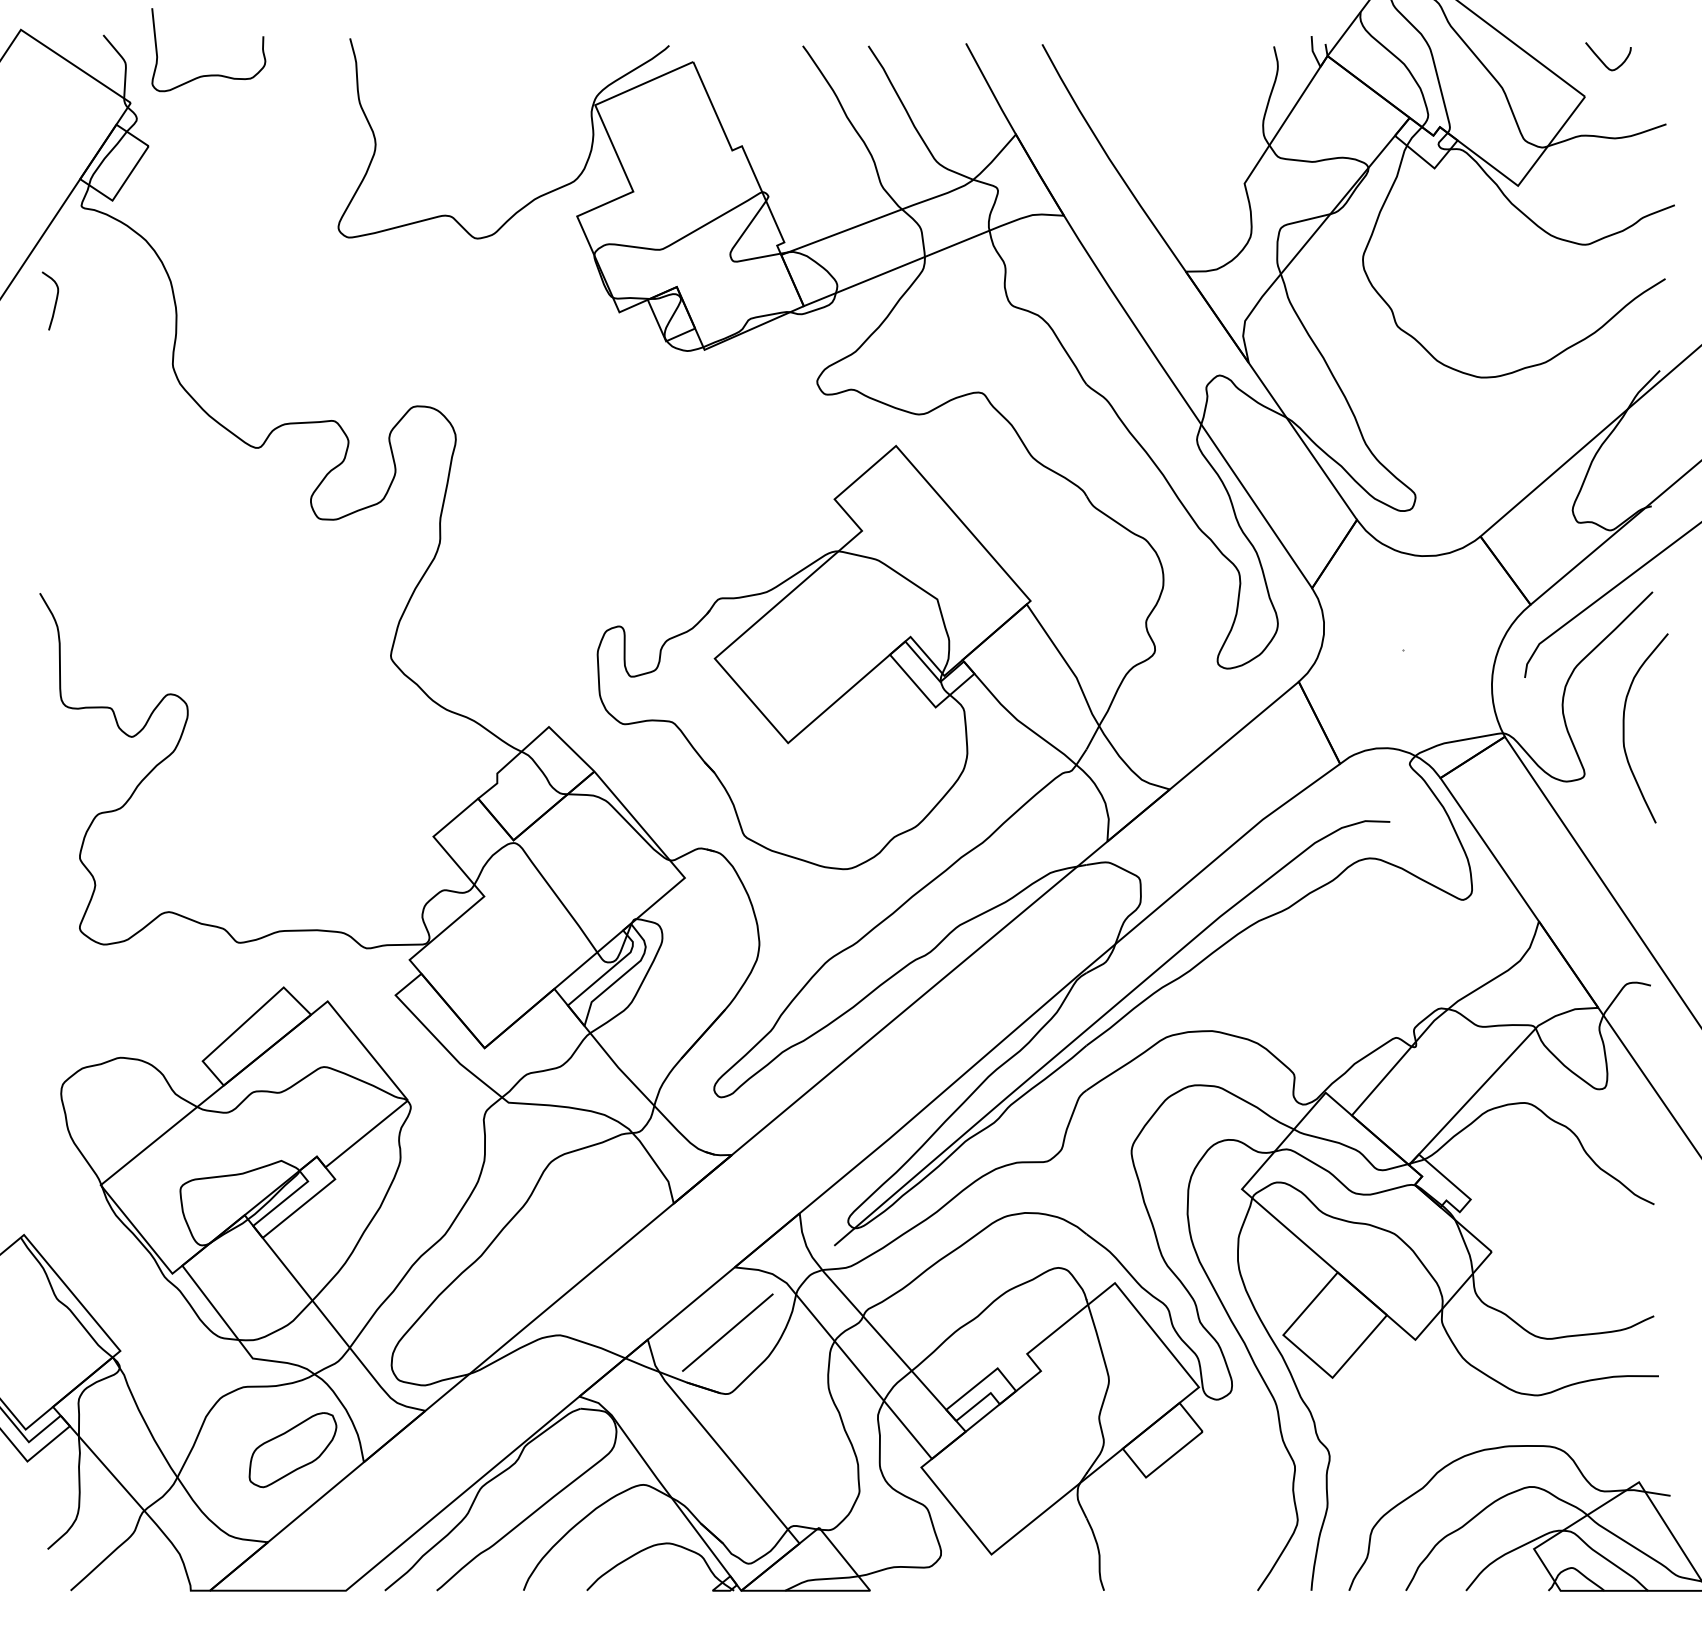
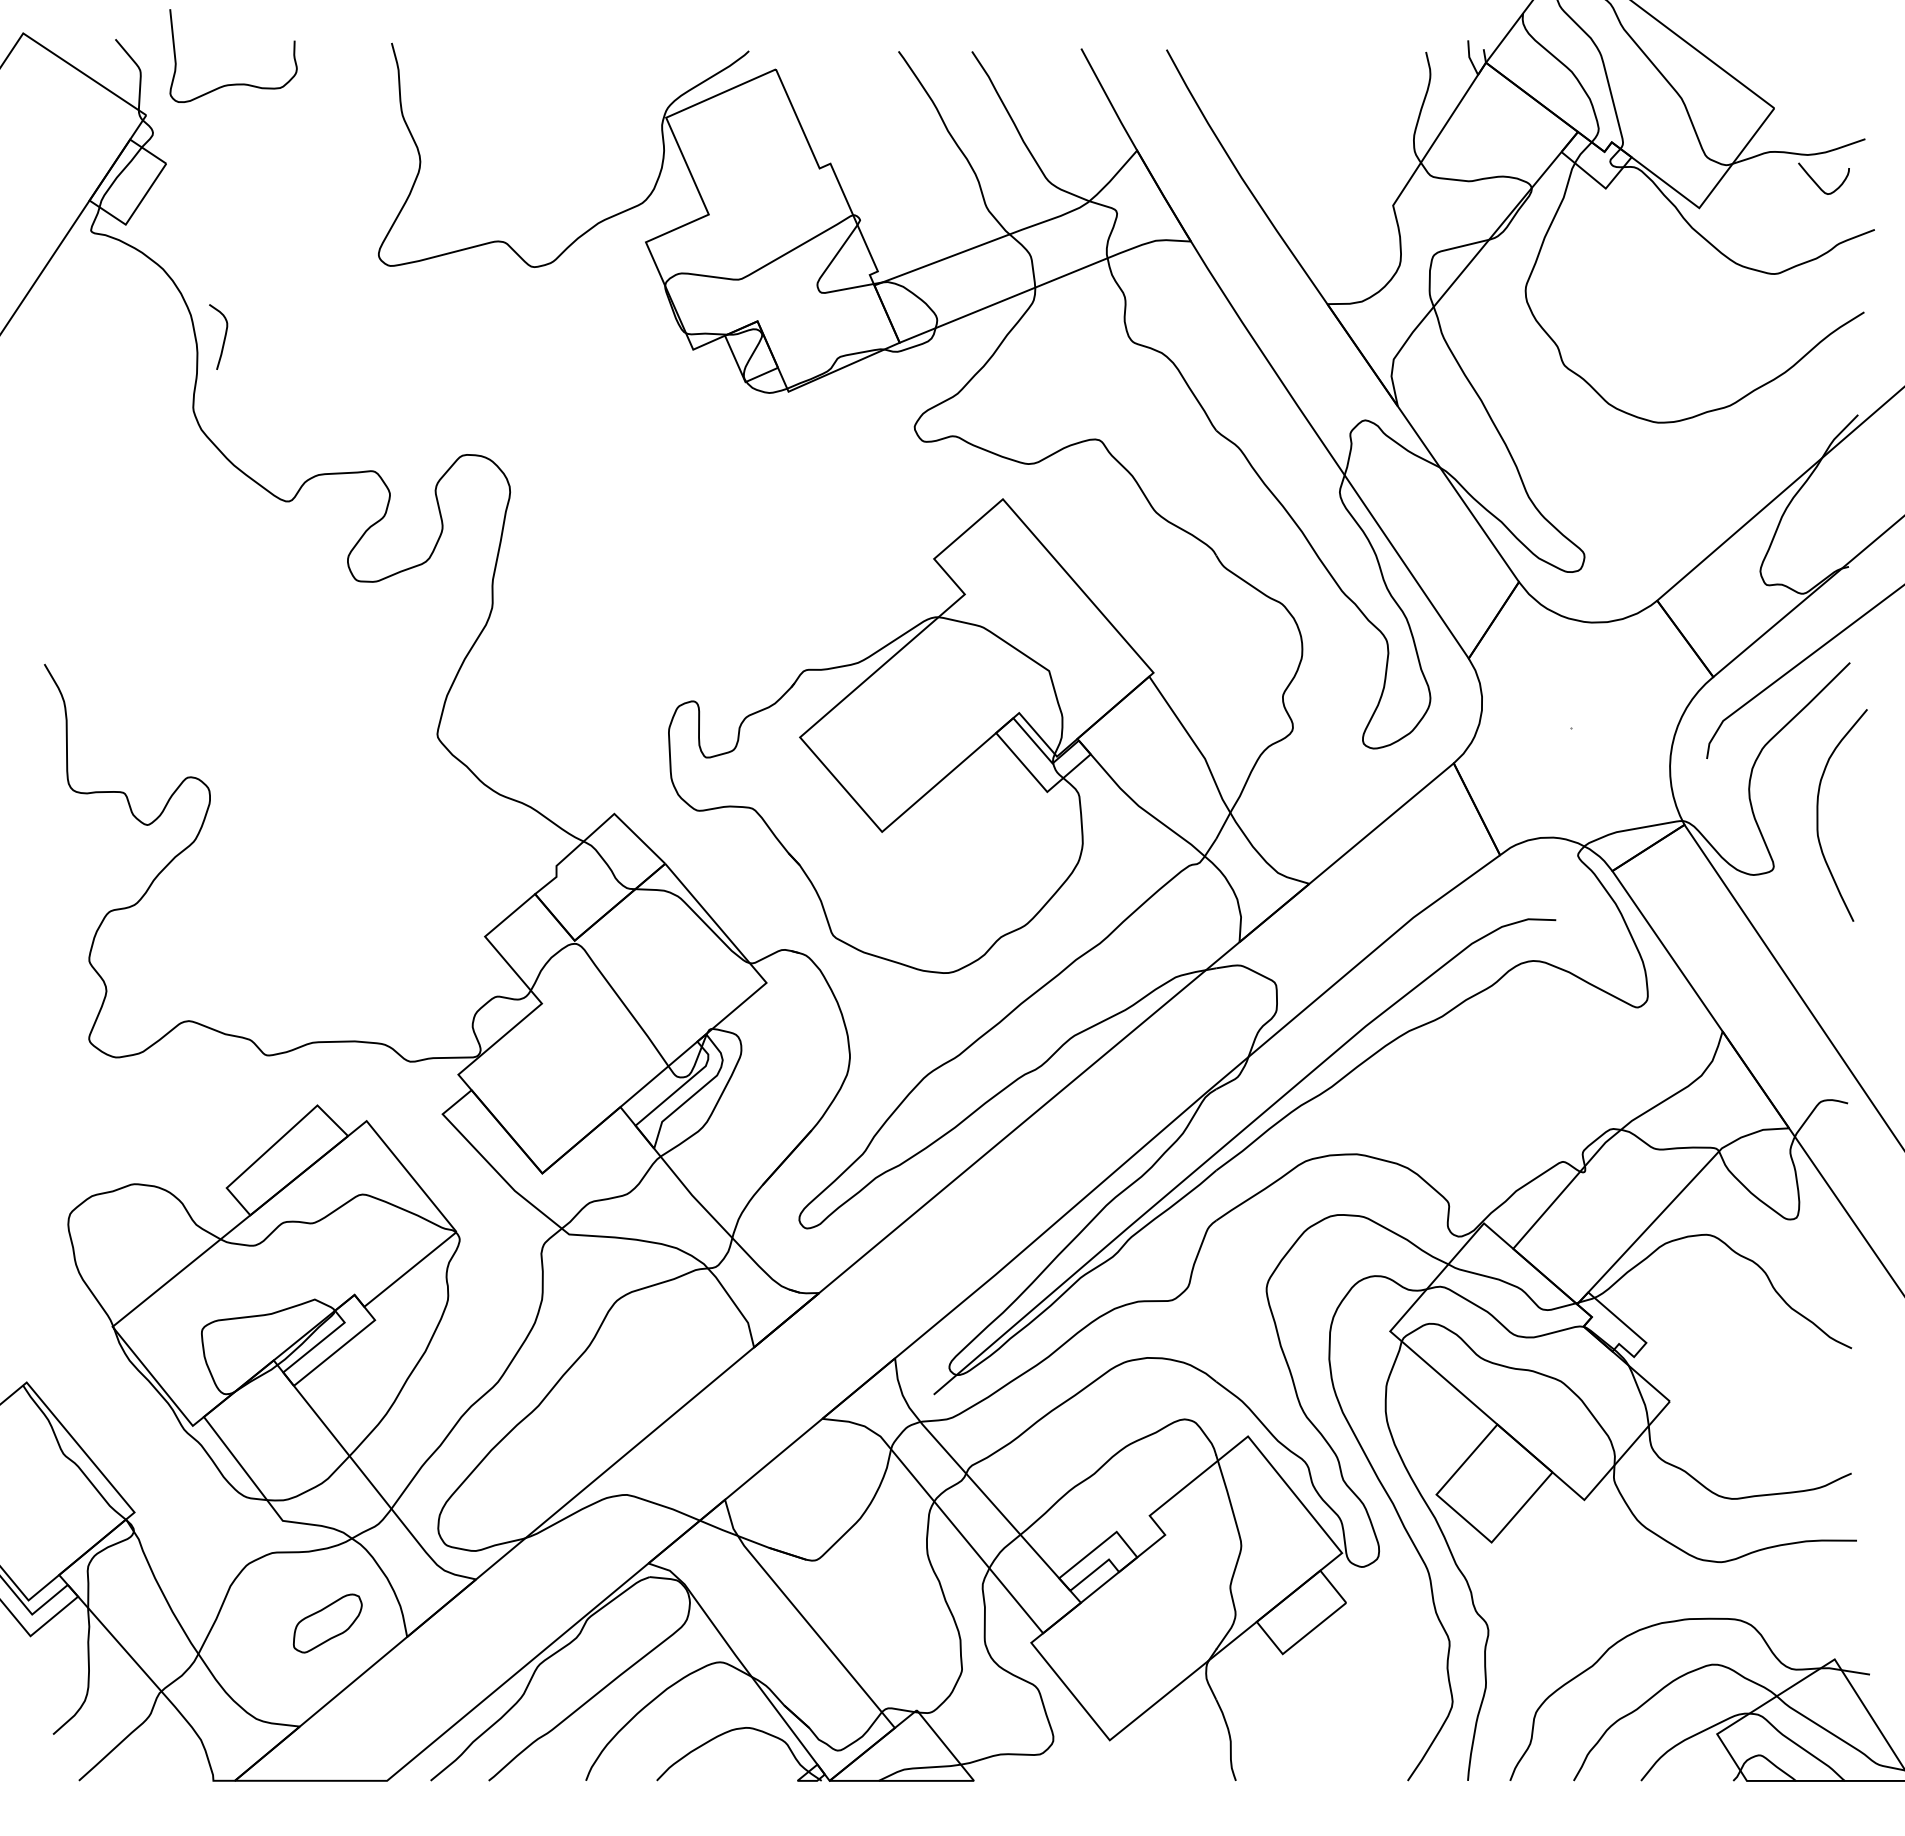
curve: (1603, 61) -> (1818, 184), moved
curve: (55, 300) -> (224, 336), moved
line: (727, 1332) -> (814, 1491), removed
part: (292, 1450) -> (327, 1623), size x0.7

